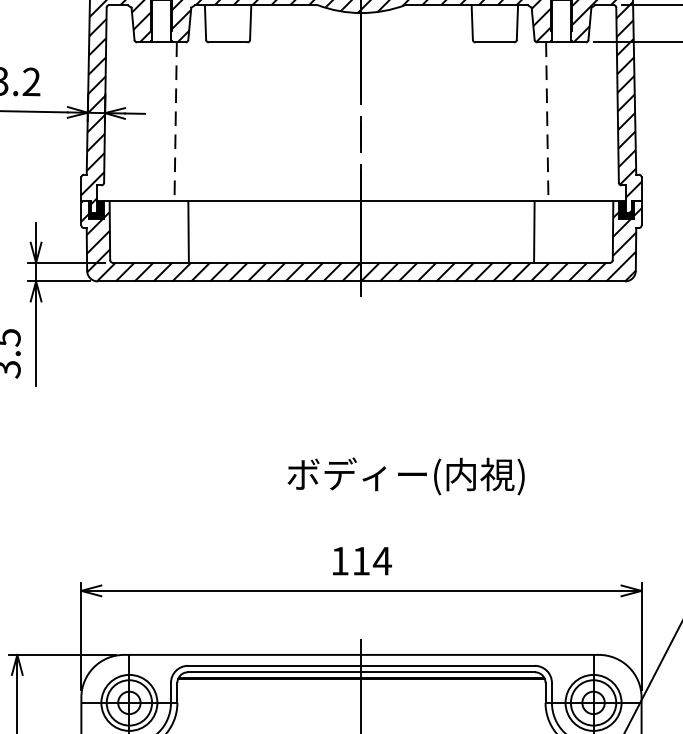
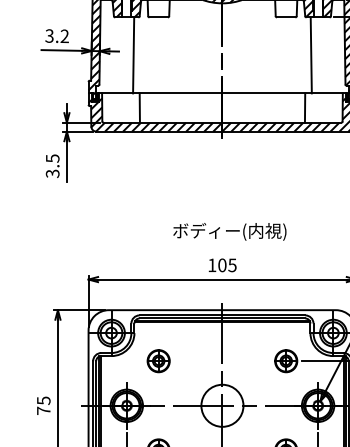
line: (175, 122) -> (133, 55), dashed -> solid
line: (547, 122) -> (311, 55), dashed -> solid
text: (405, 475) -> (229, 231), moved
text: (372, 561) -> (227, 265), 114 -> 105

